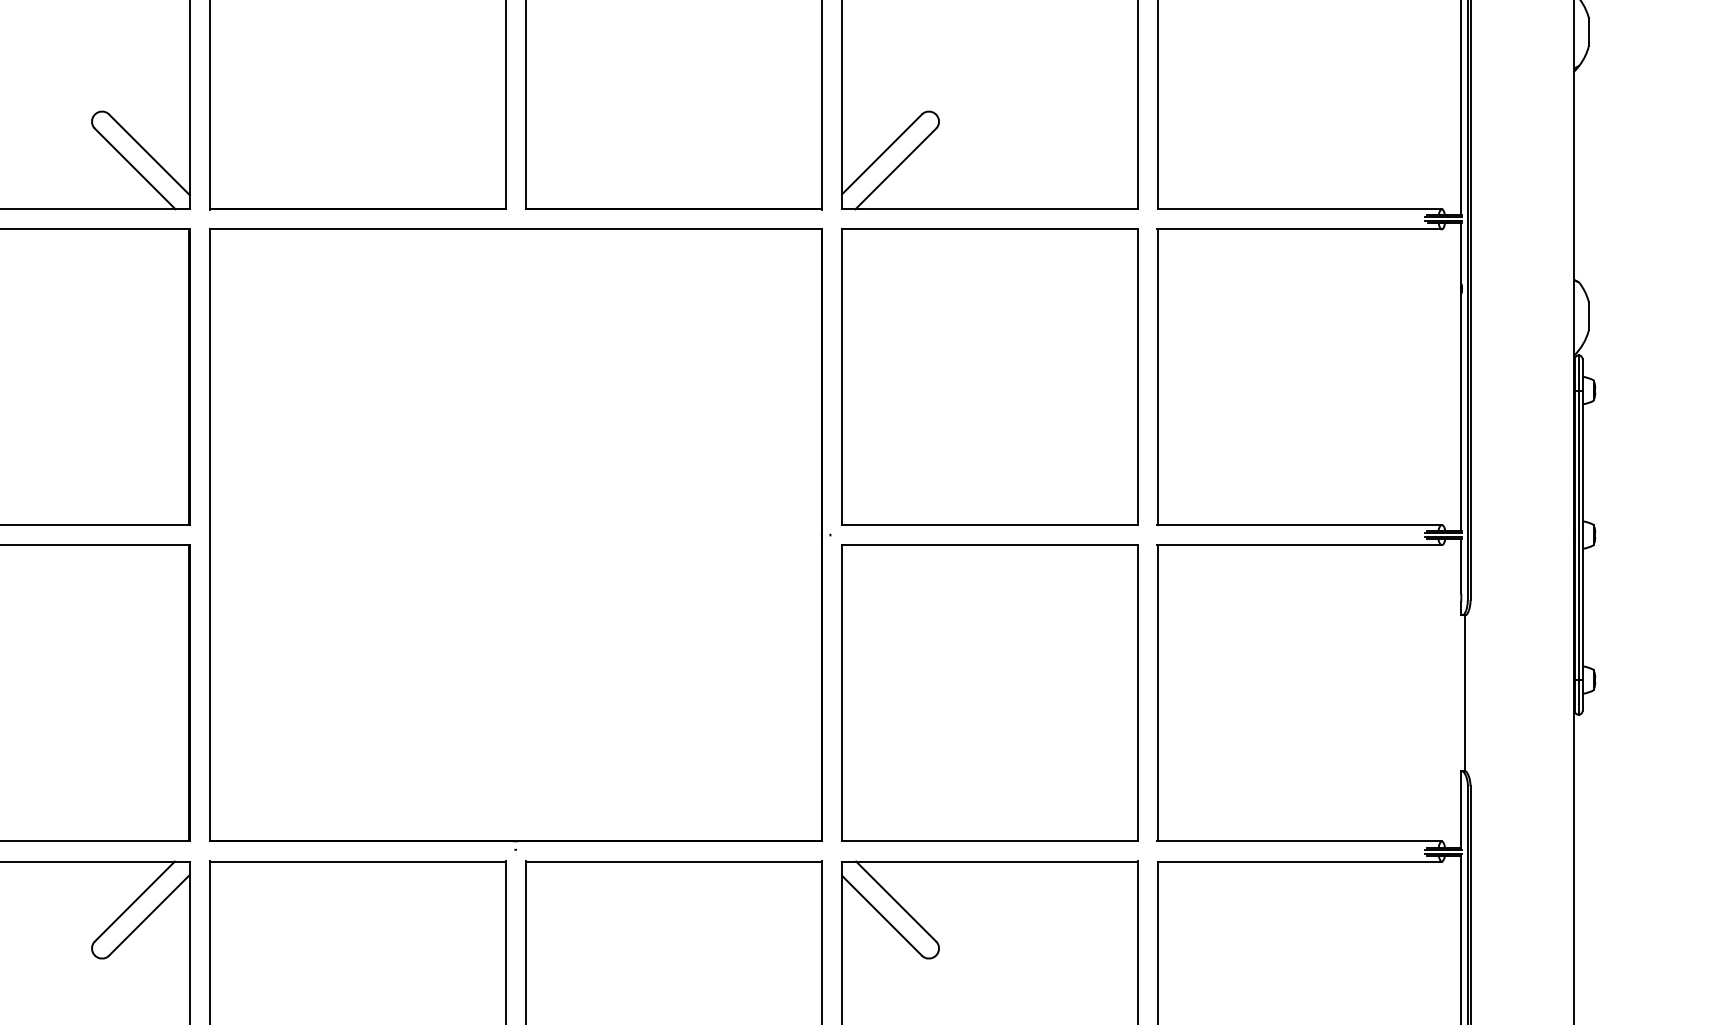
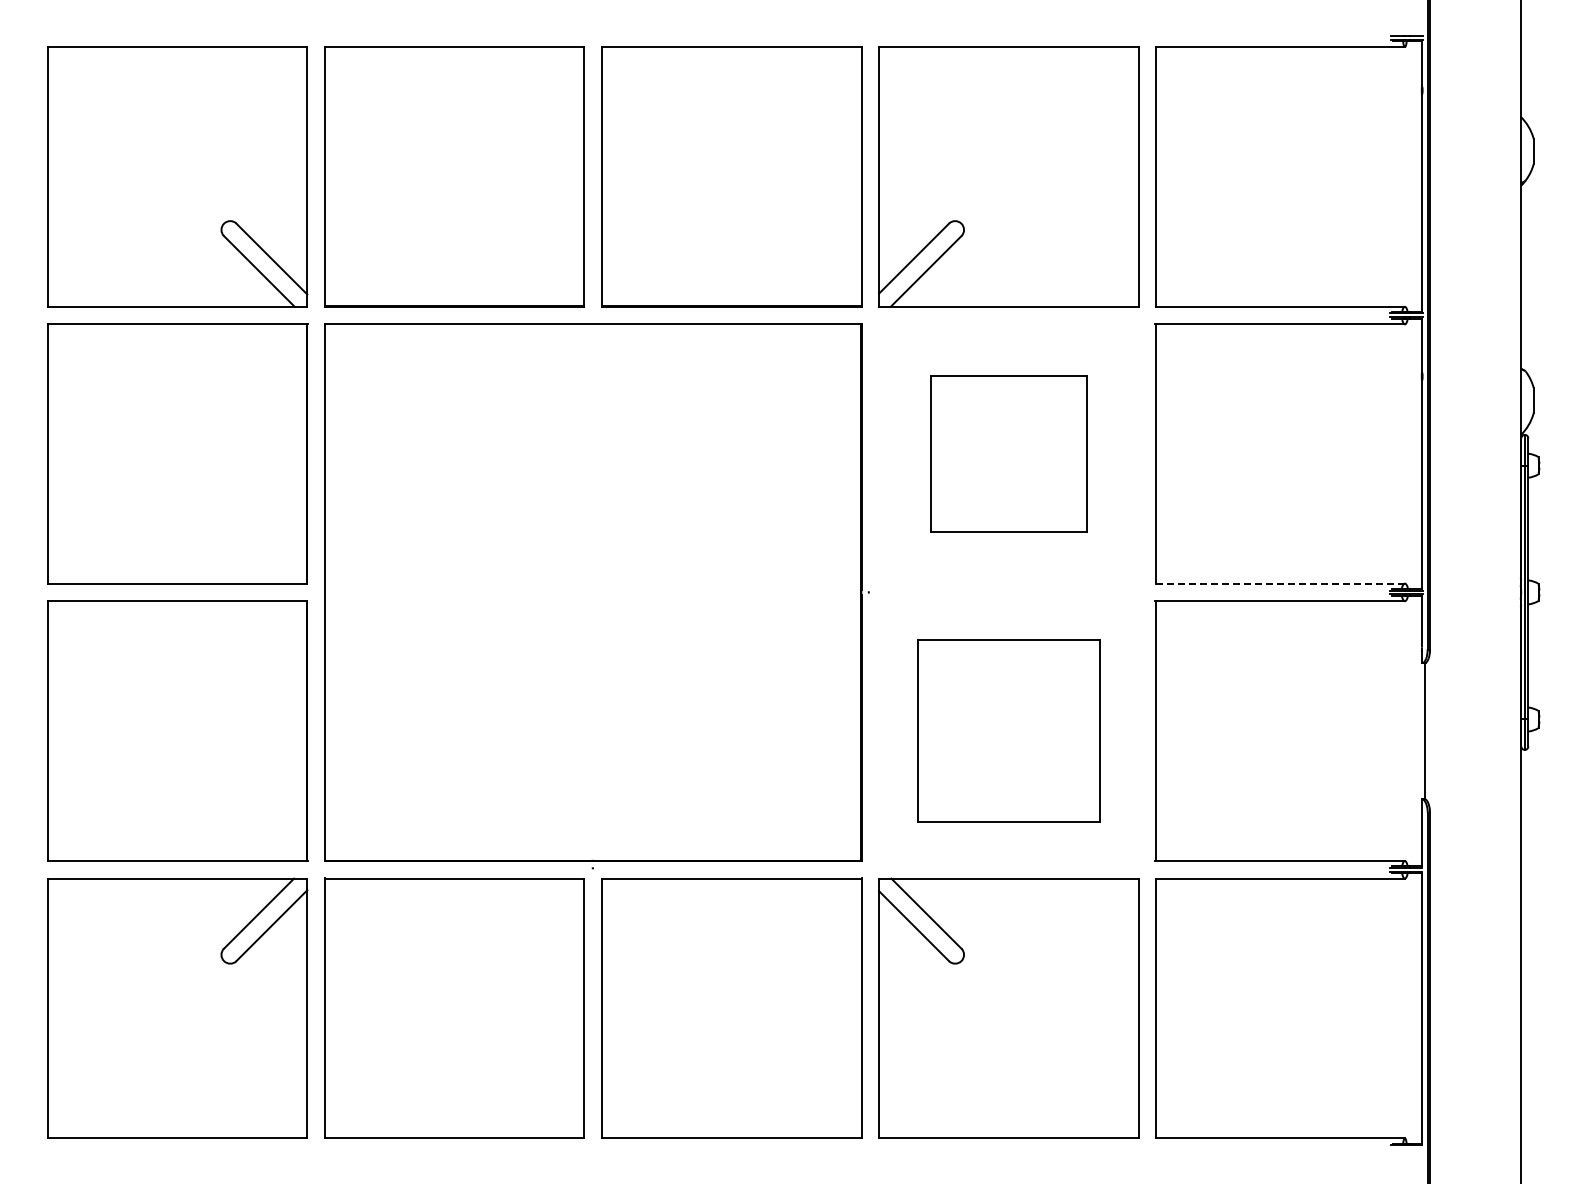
part: (989, 376) -> (1008, 453), size x0.6
line: (1299, 524) -> (1280, 583), solid -> dashed
part: (989, 692) -> (1008, 730), size x0.7

